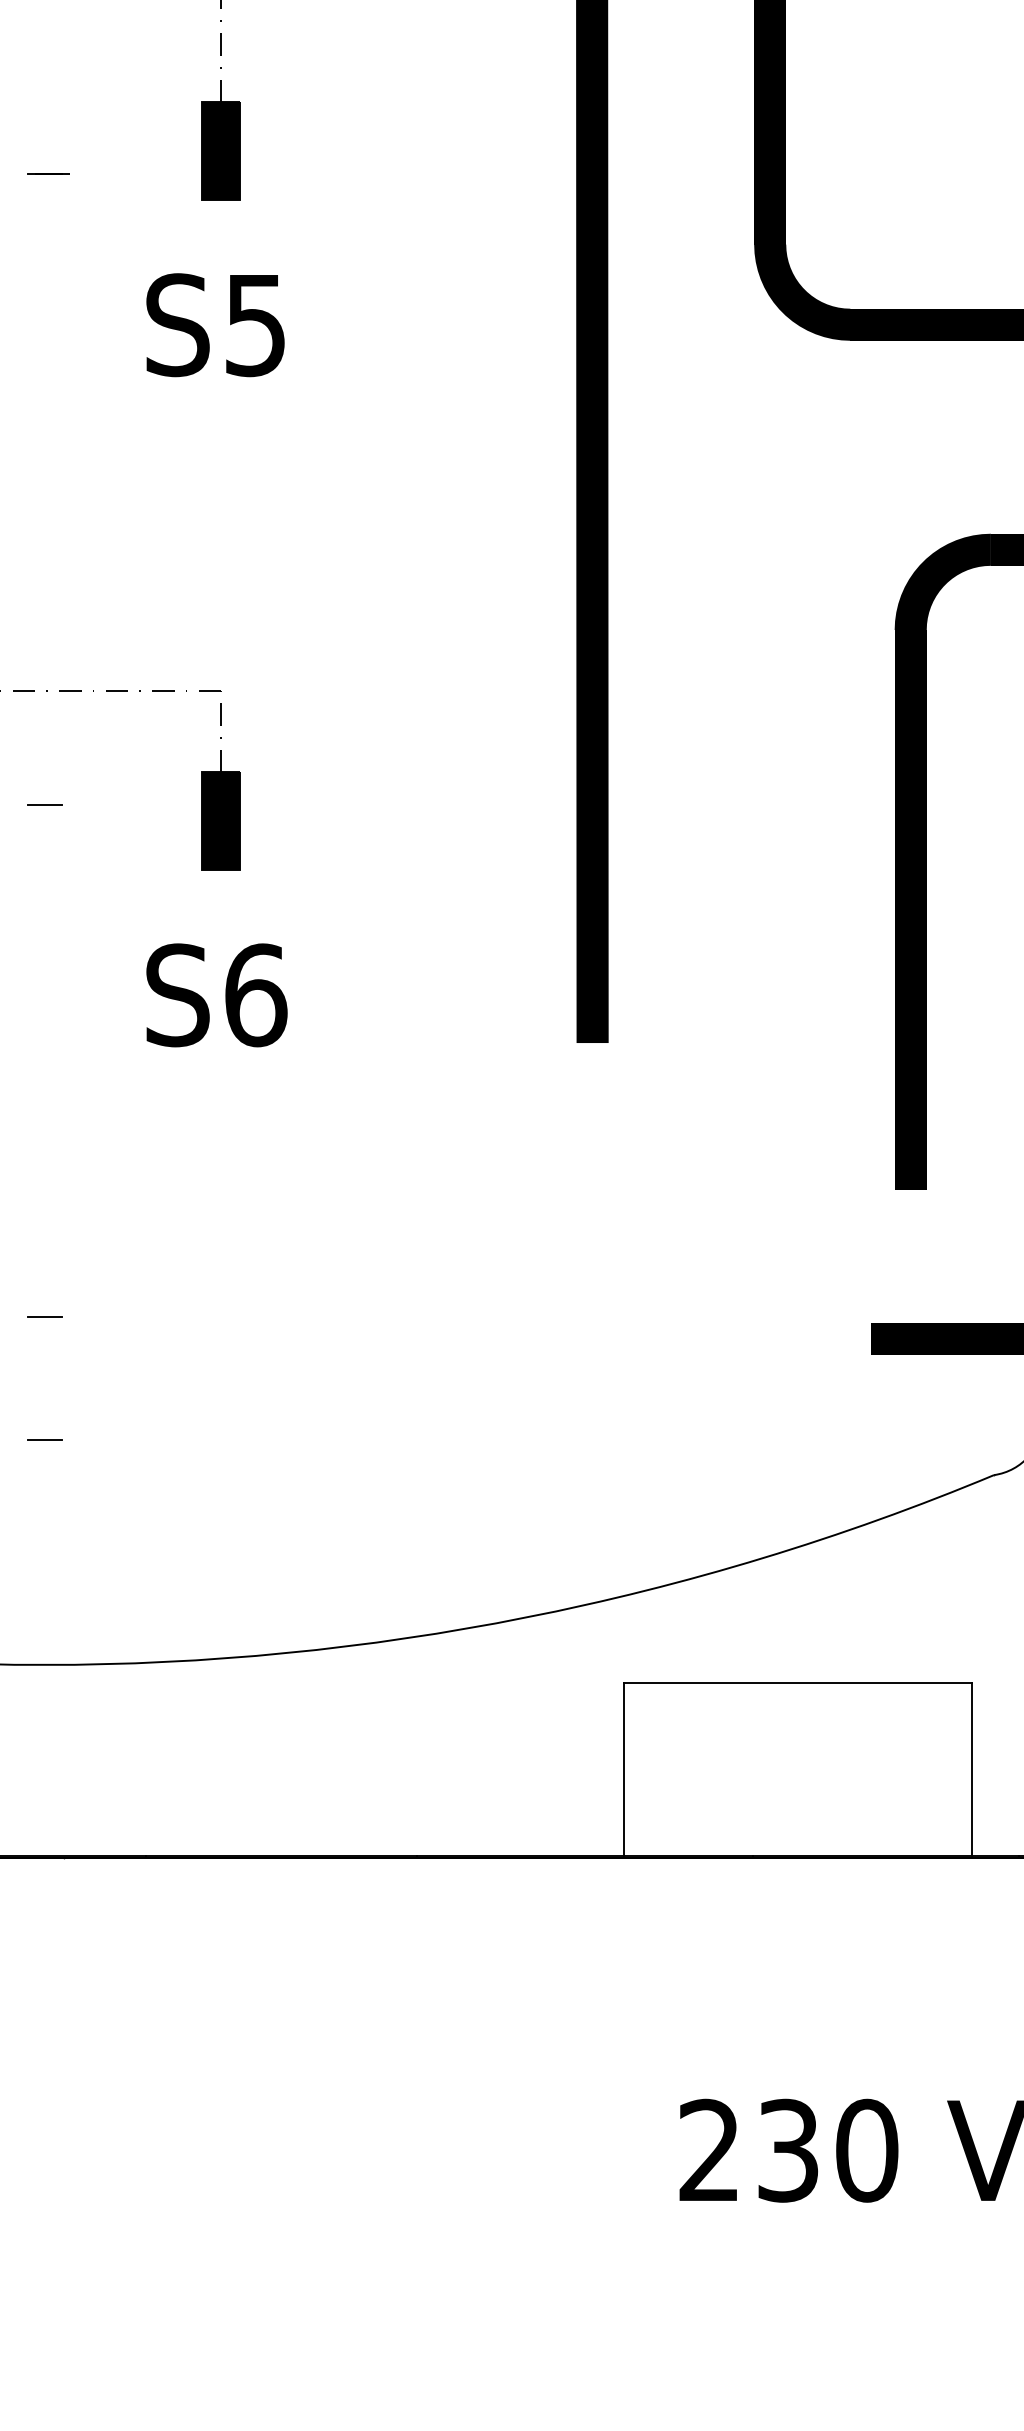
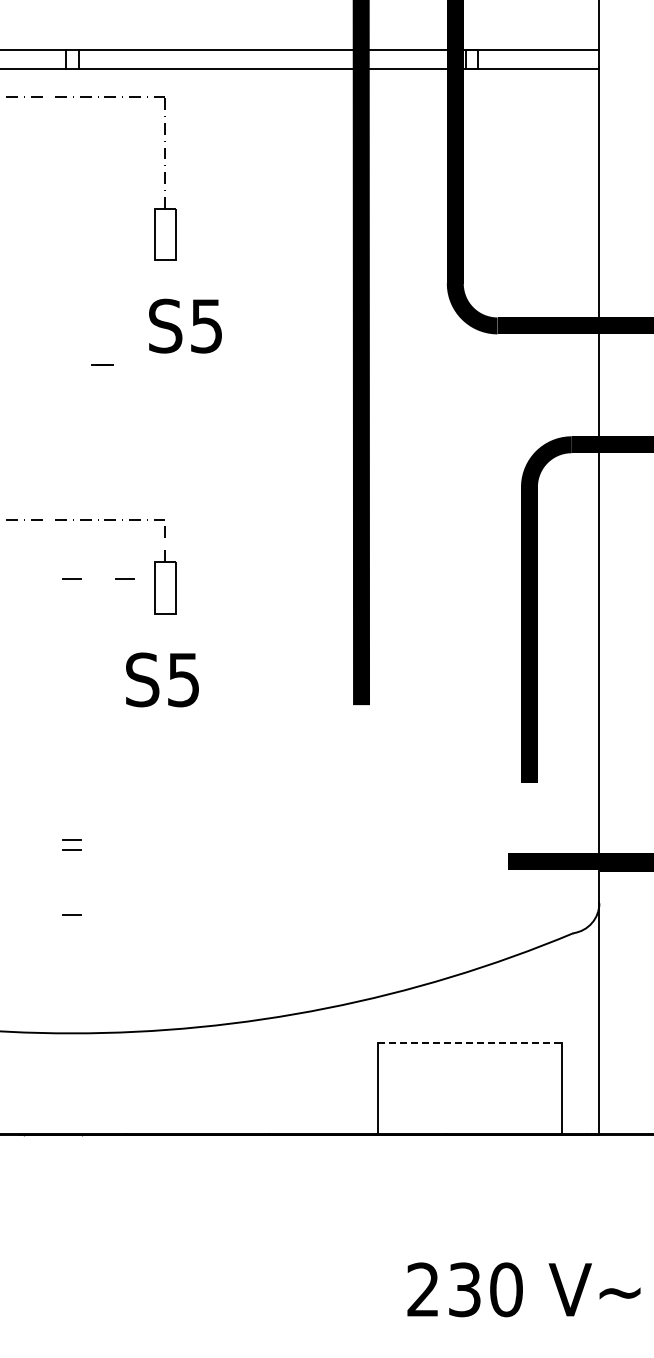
fill: (221, 151) -> (165, 234), removed
line: (46, 172) -> (102, 364), moved
text: (215, 323) -> (185, 325), moved
line: (143, 803) -> (124, 578), added
fill: (221, 820) -> (165, 587), removed
text: (255, 994) -> (183, 679), S6 -> S5
line: (43, 1297) -> (71, 839), added
line: (799, 1682) -> (470, 1042), solid -> dashed

